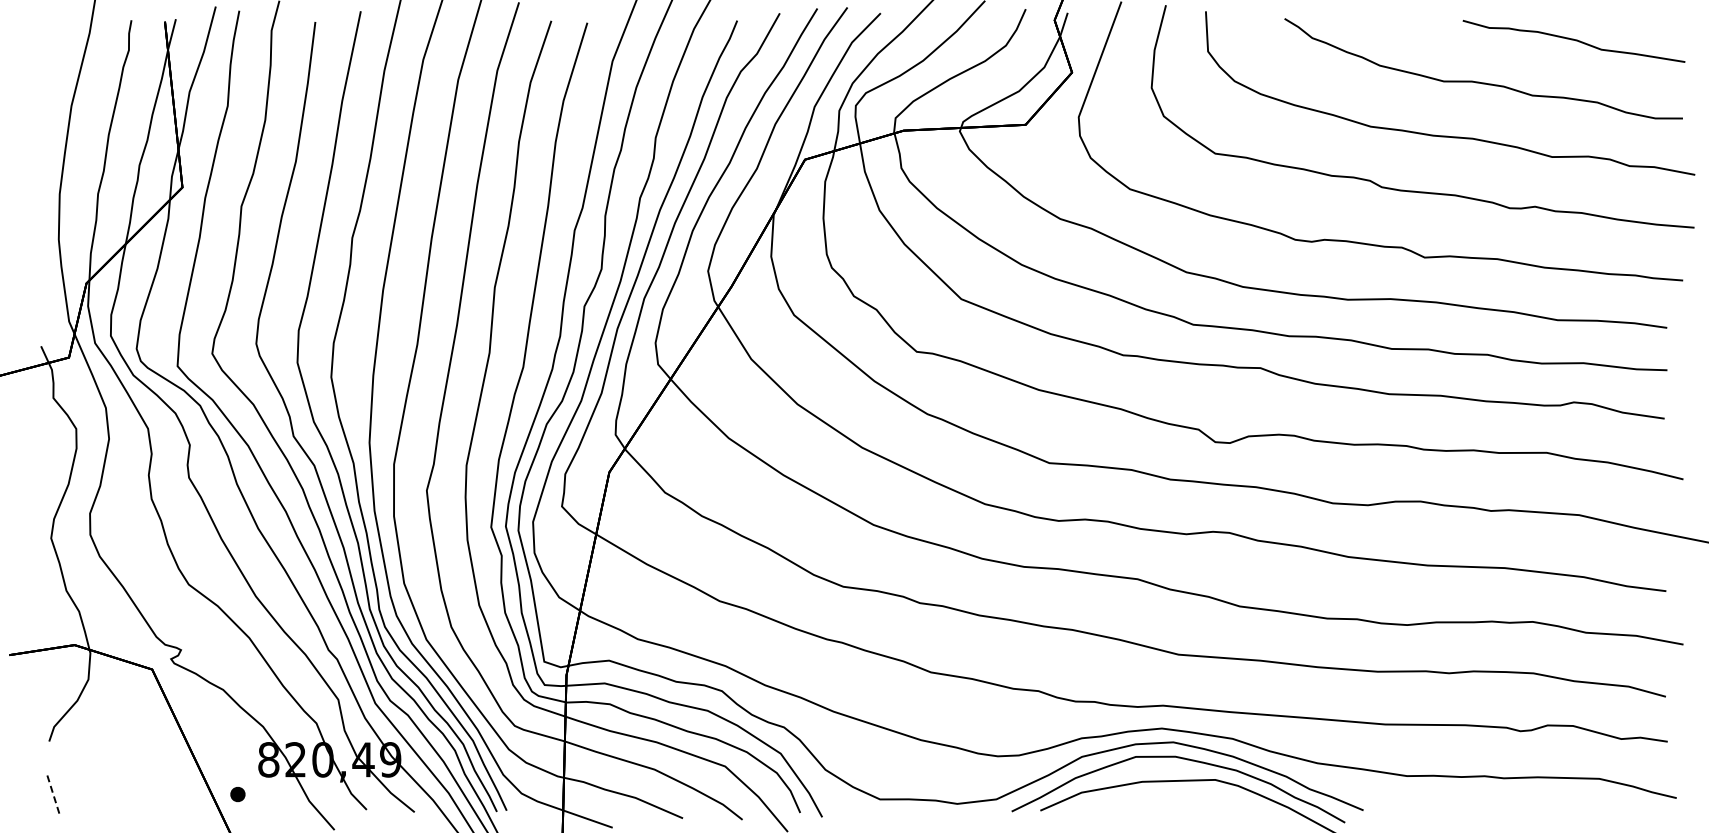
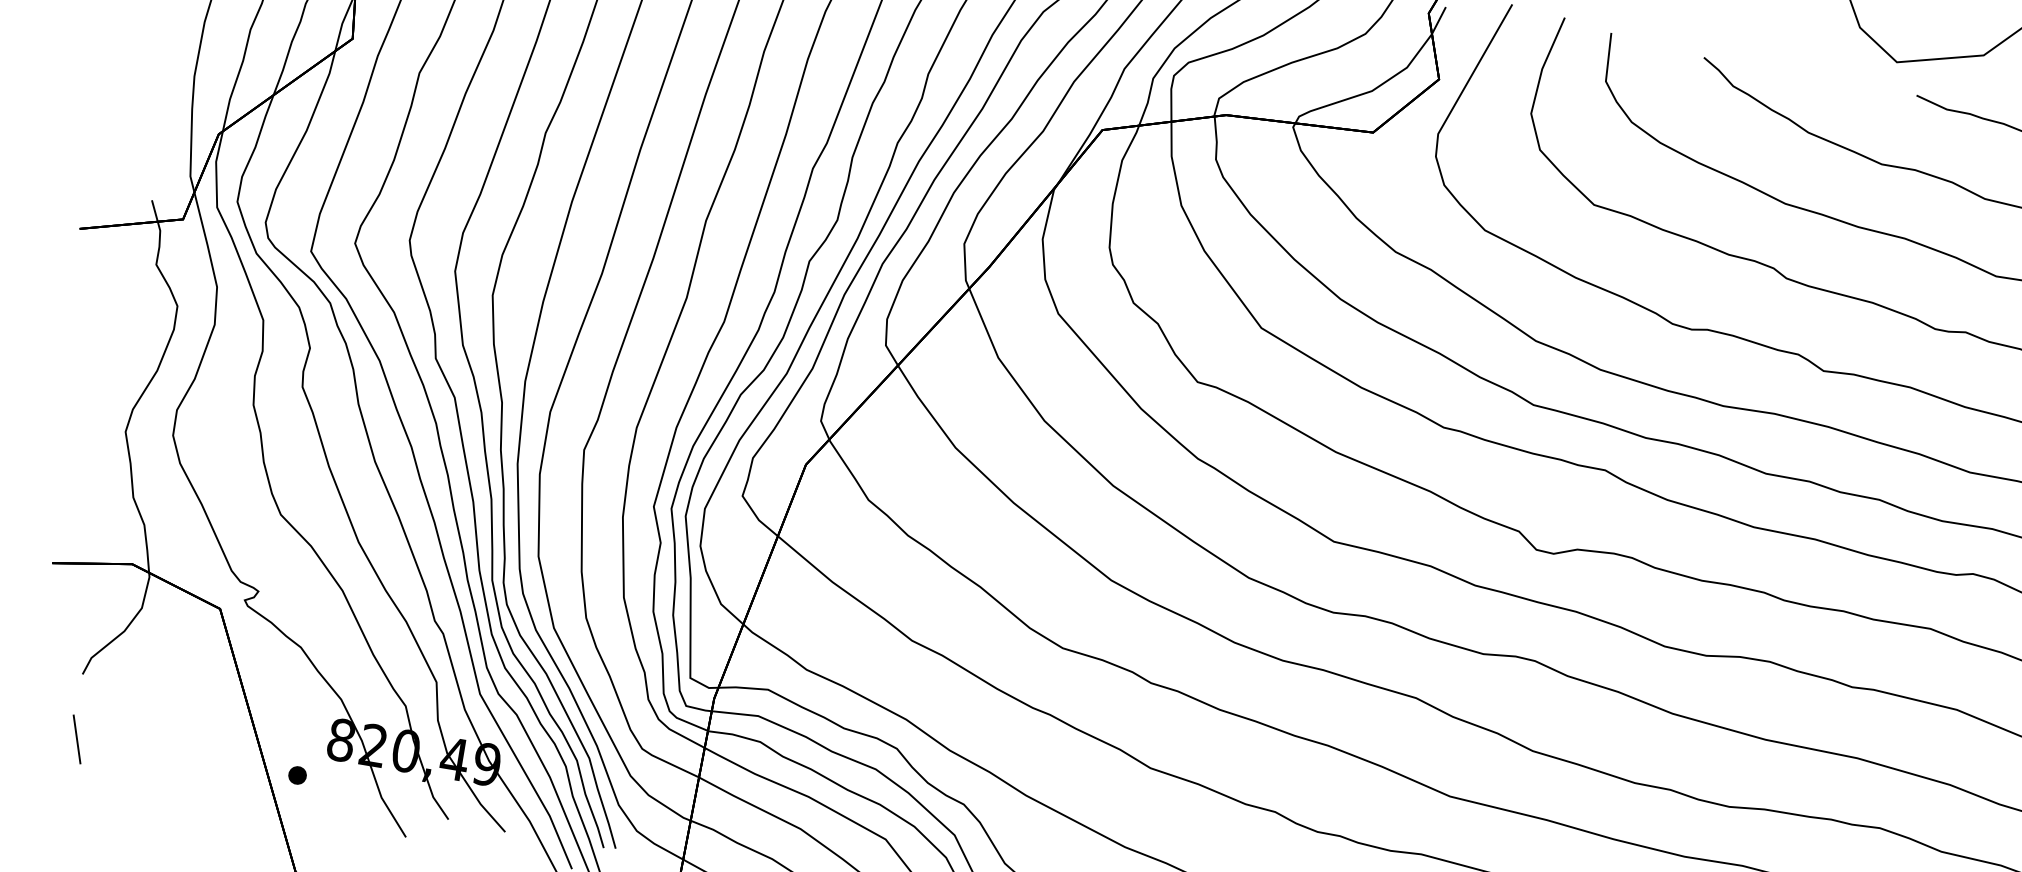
line: (53, 795) -> (76, 739), dashed -> solid

